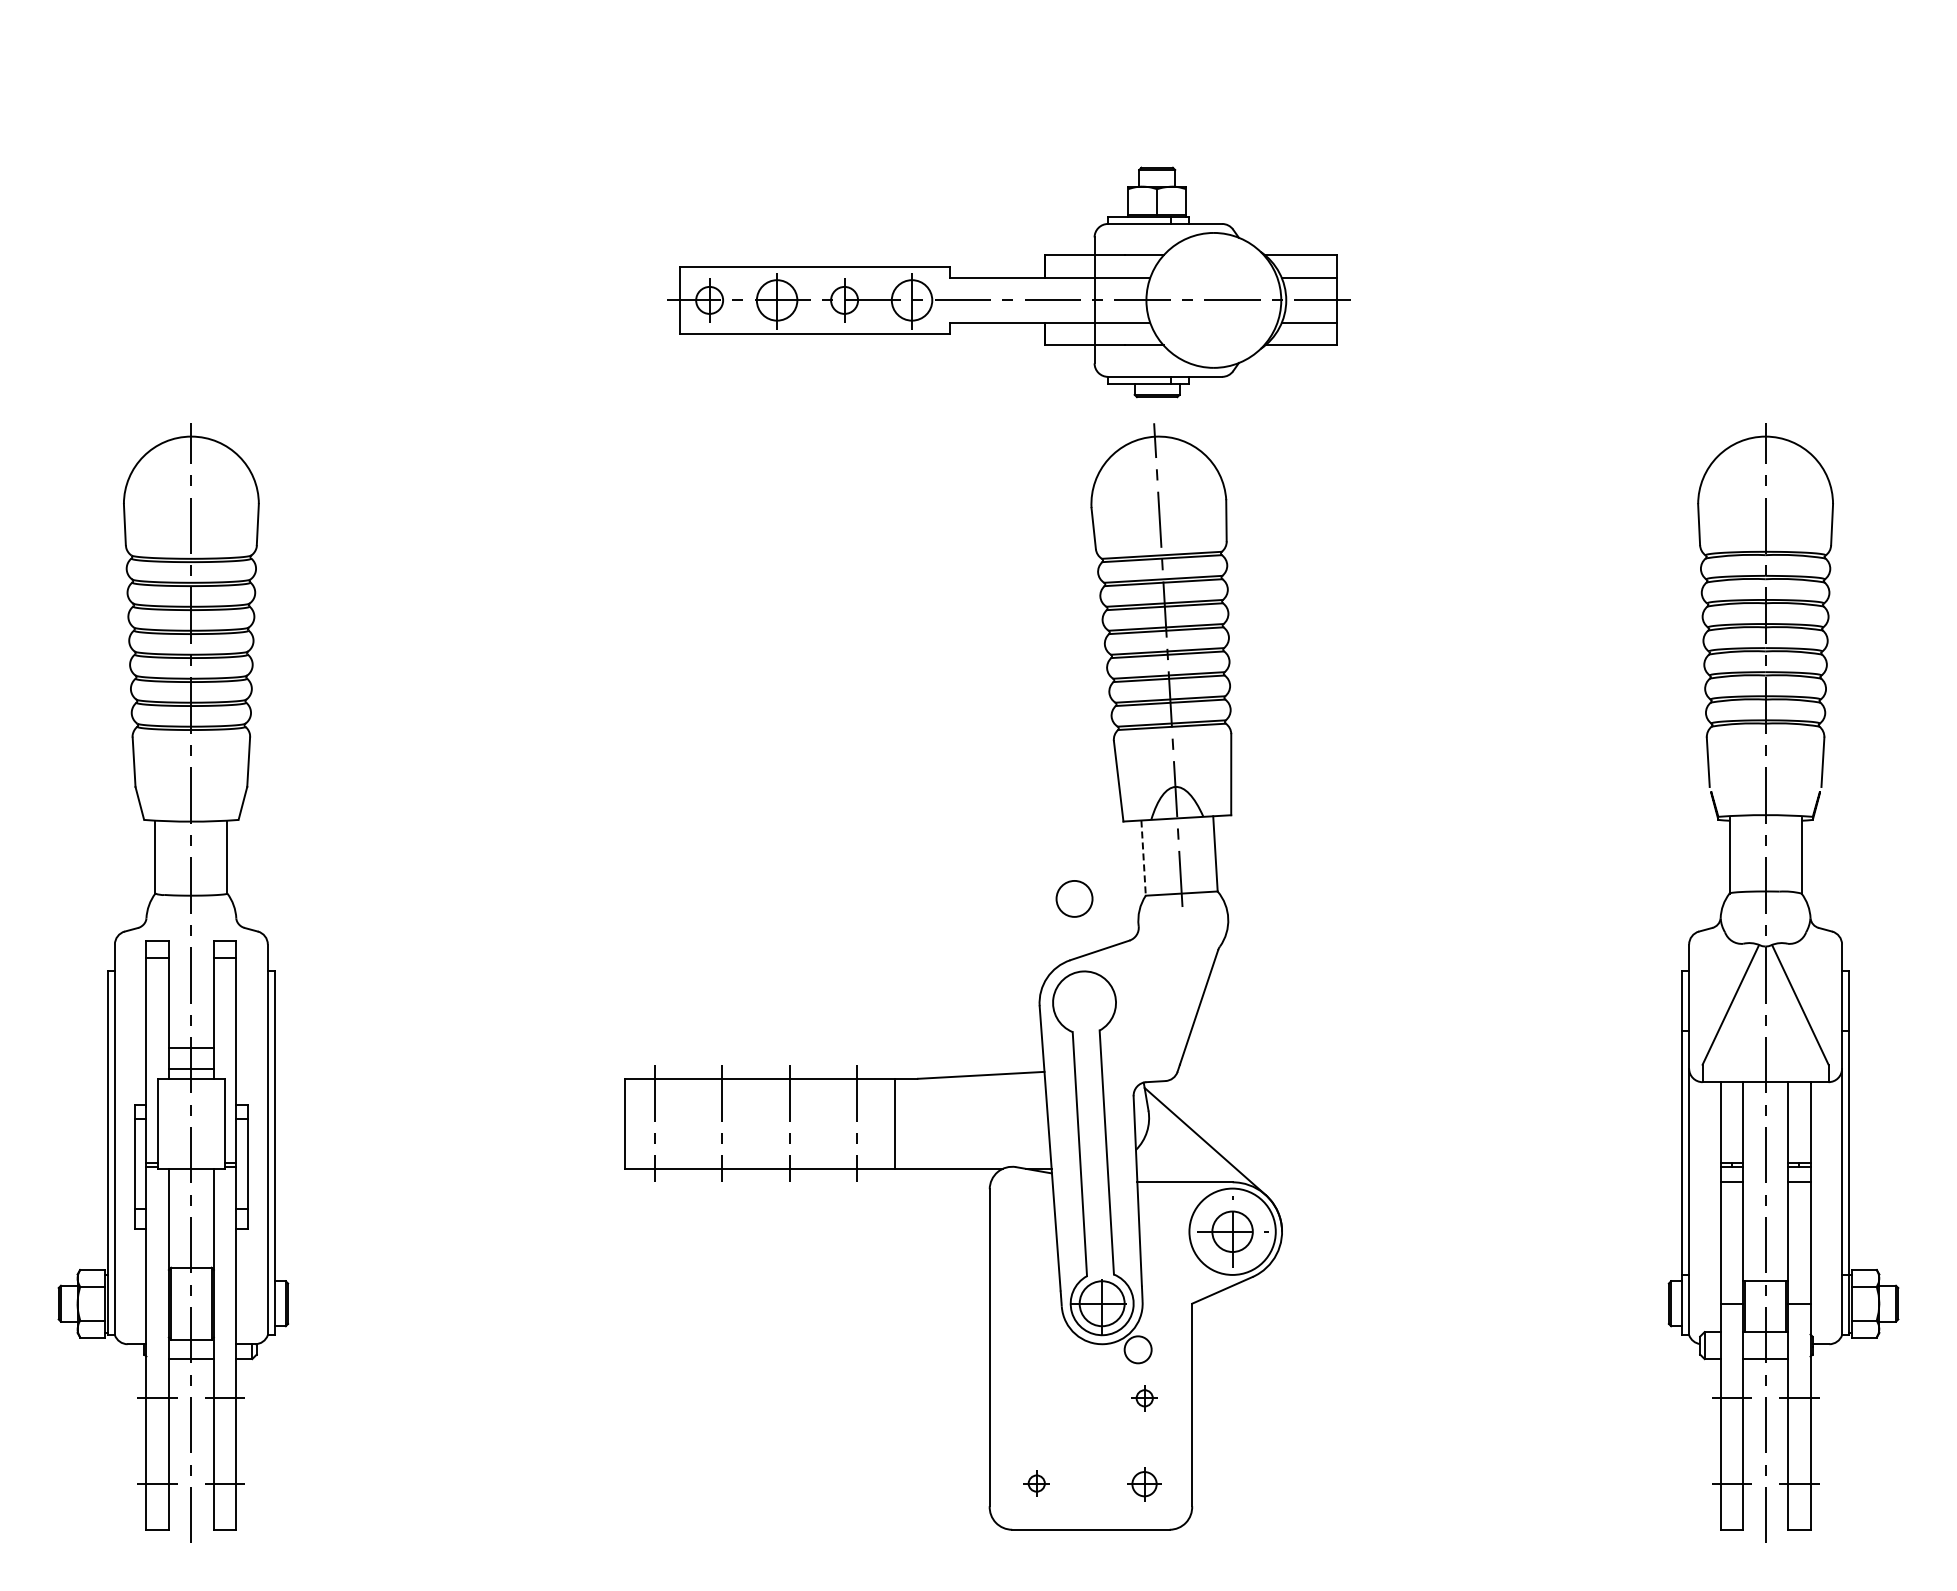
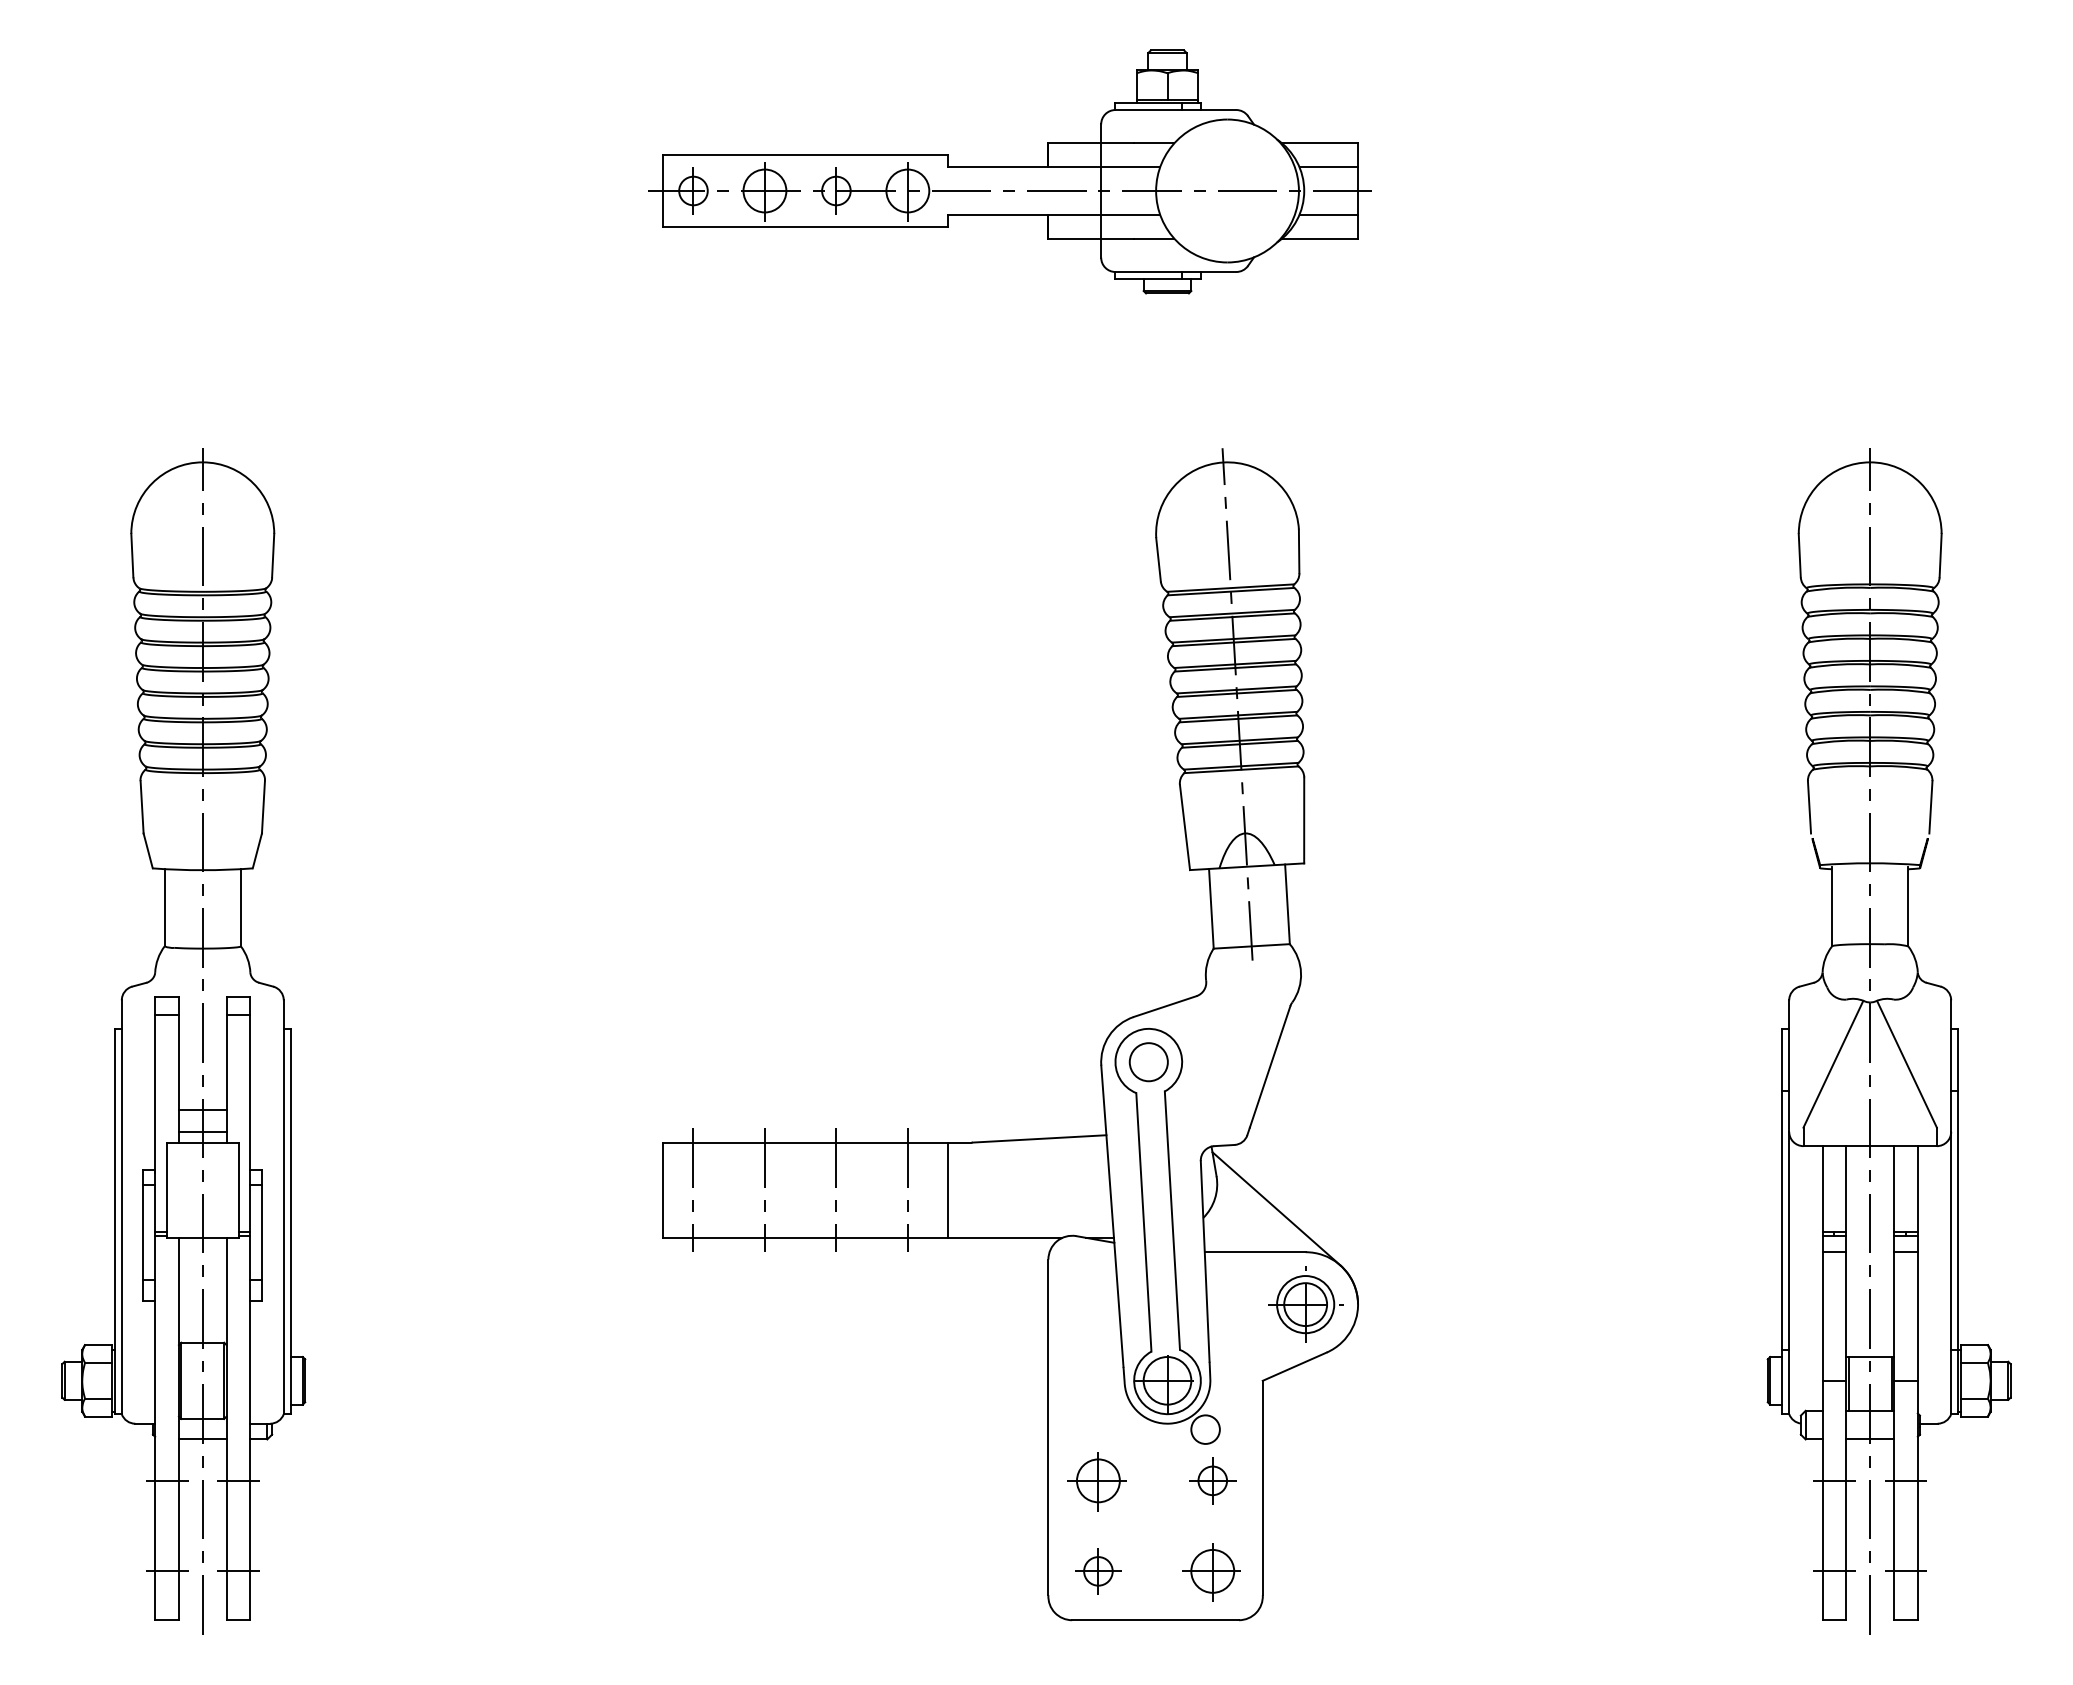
part: (1008, 282) -> (1010, 172), moved
line: (1143, 858) -> (1211, 909), dashed -> solid
circle: (1074, 898) -> (1148, 1061), moved
circle: (1232, 1231) -> (1305, 1304), size x0.62
part: (1035, 1398) -> (1096, 1481), added
part: (1144, 1398) -> (1212, 1481), size x1.67
part: (1036, 1483) -> (1097, 1571), size x1.67
part: (1143, 1484) -> (1211, 1572), size x1.67

